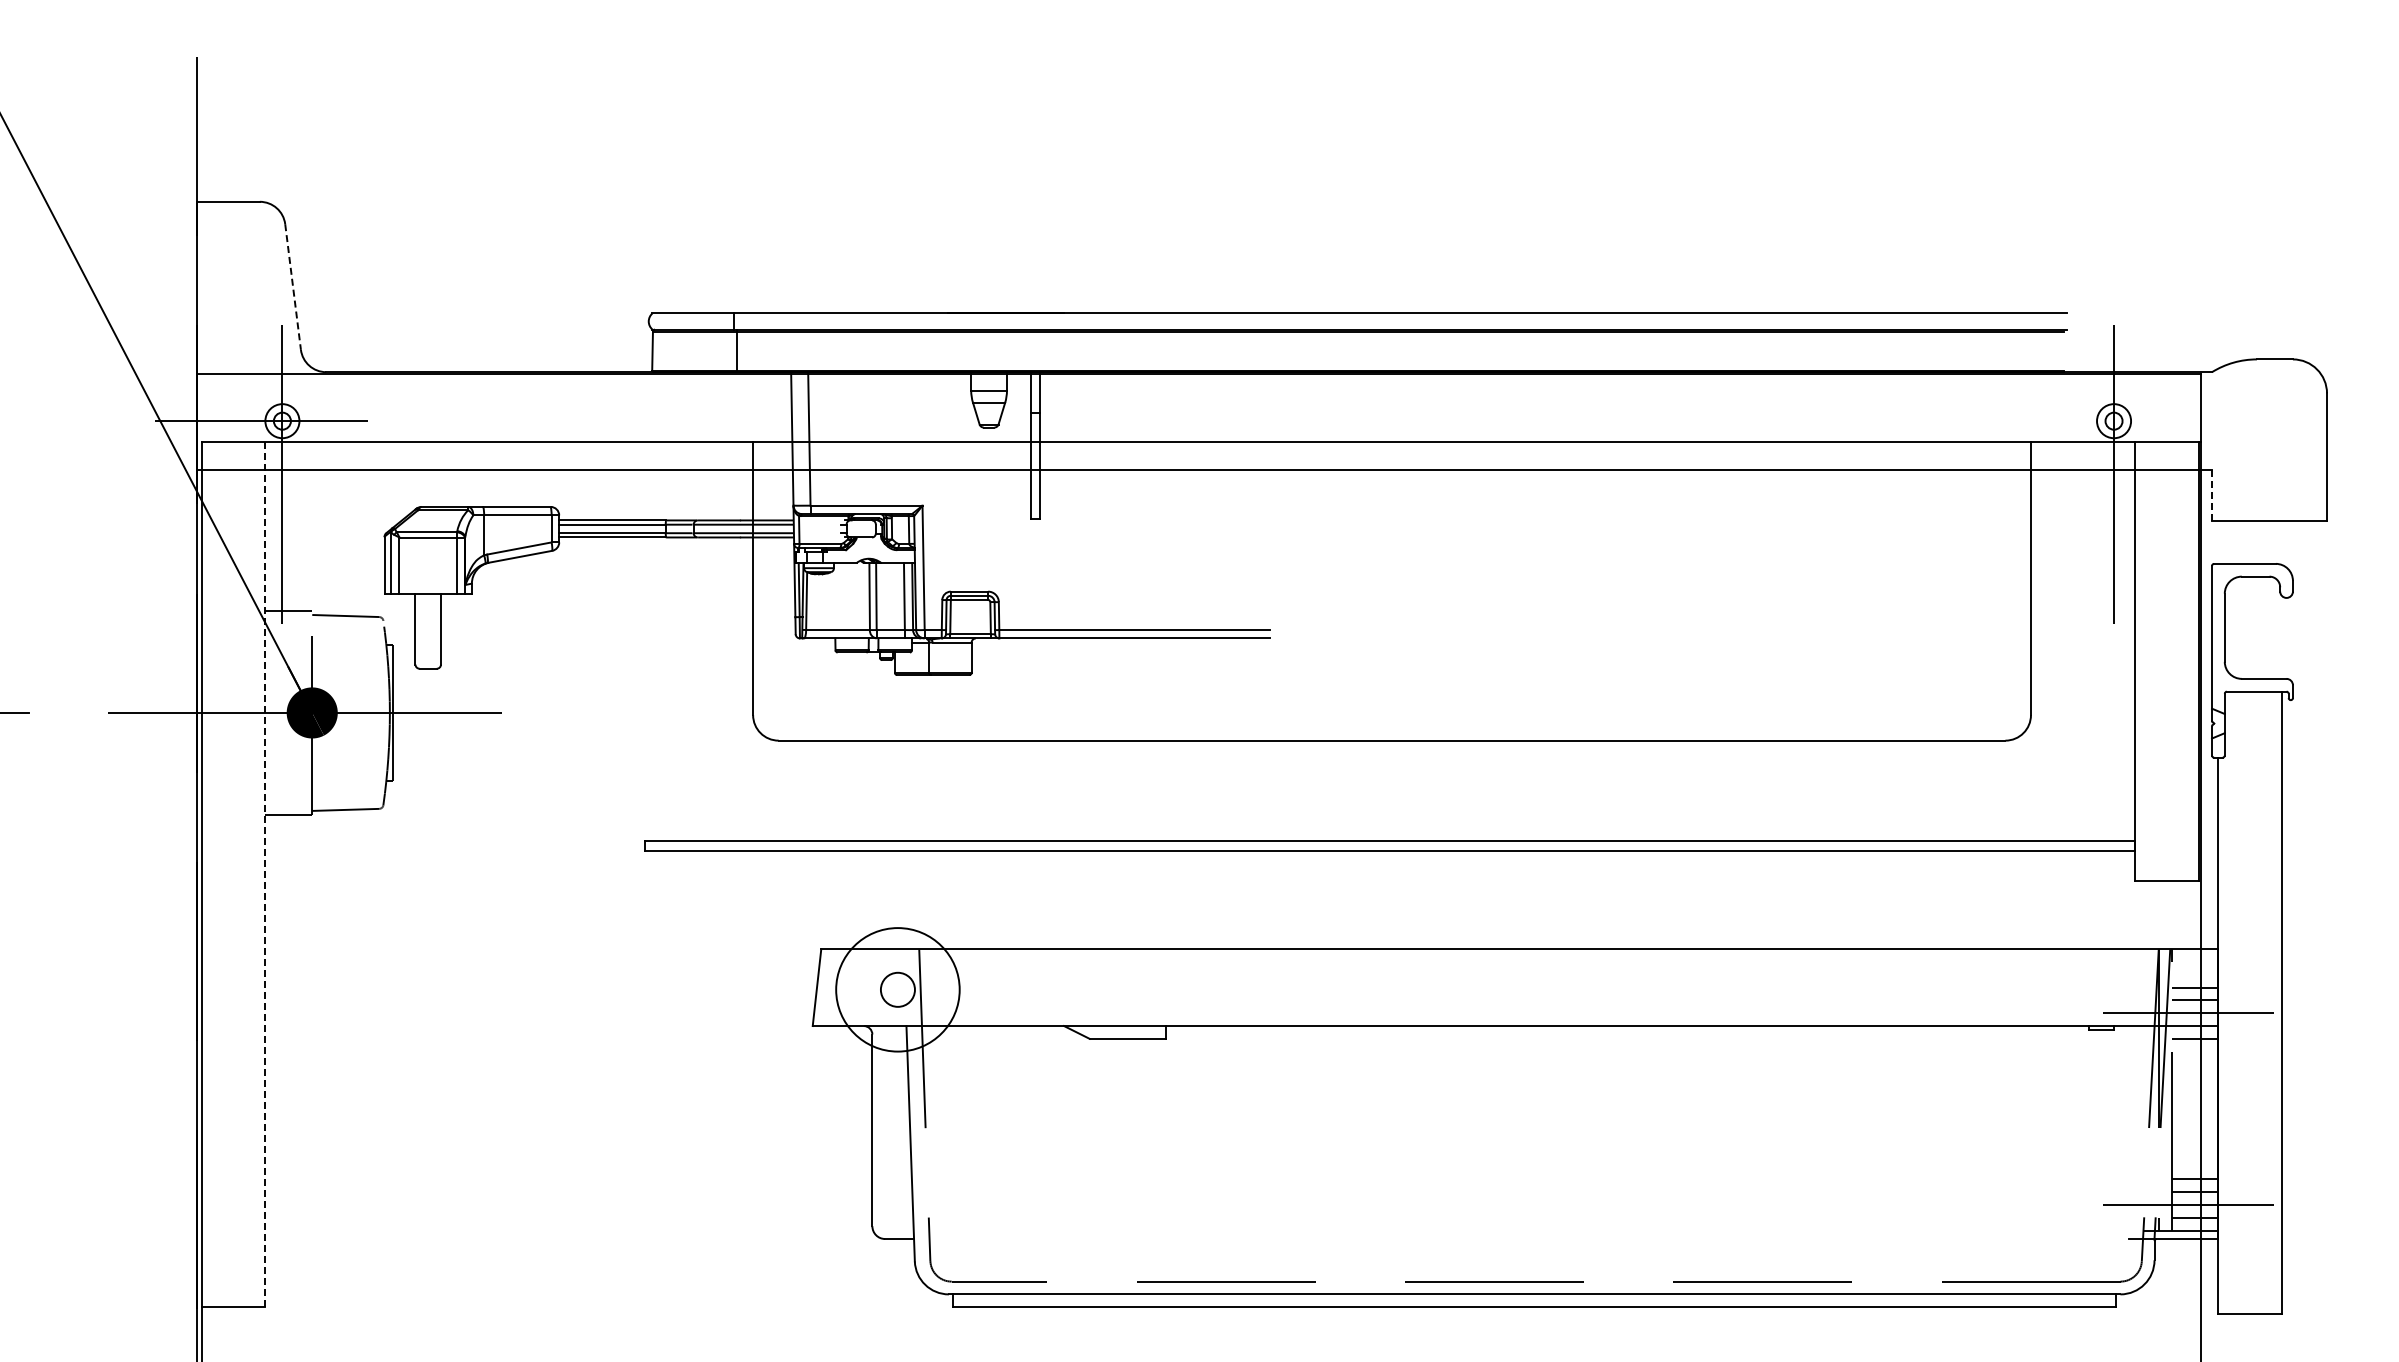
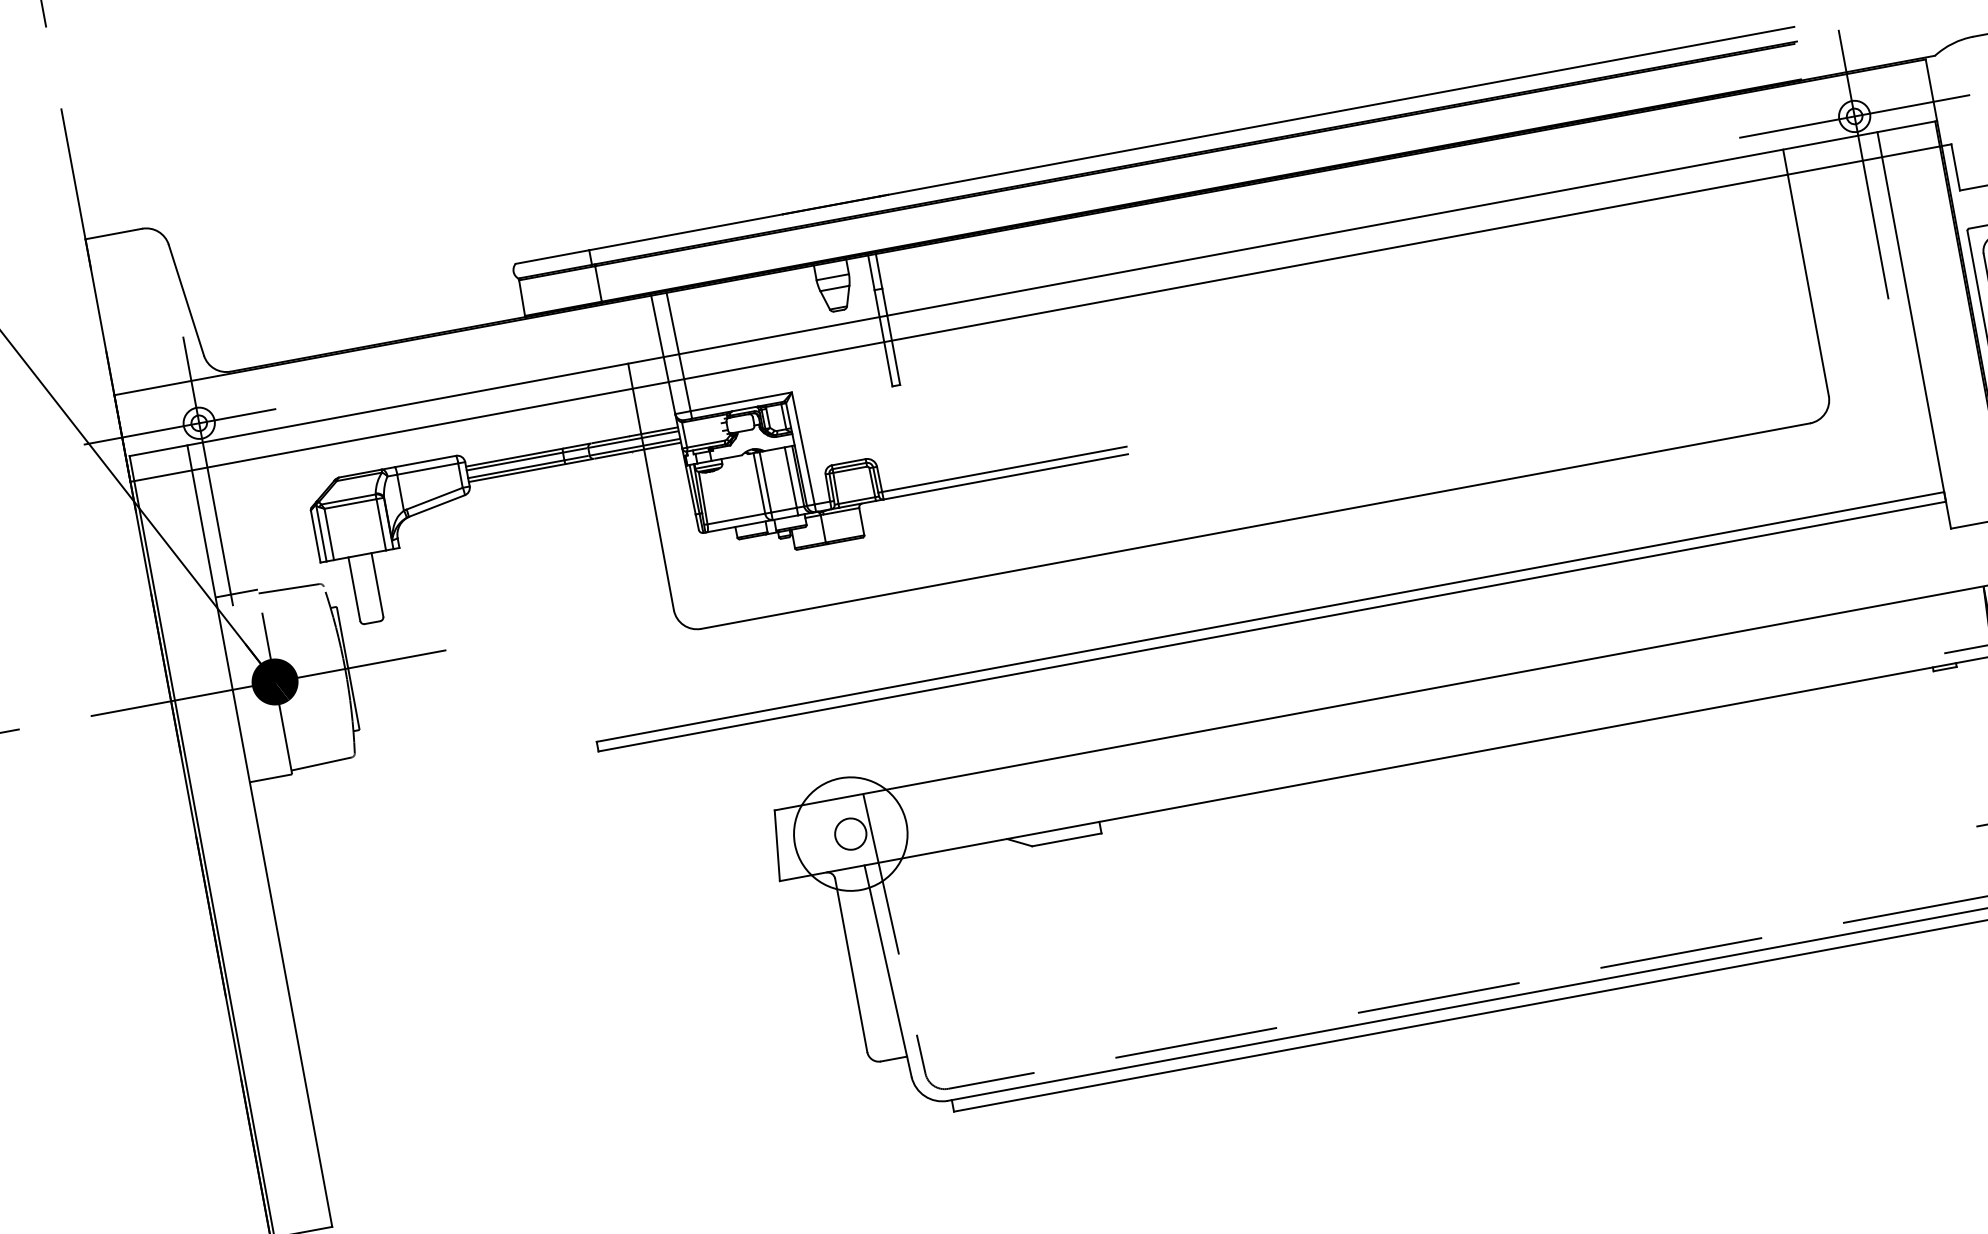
line: (293, 287) -> (186, 300), dashed -> solid
line: (2113, 421) -> (1854, 116), added
line: (2212, 495) -> (1956, 167), dashed -> solid
line: (265, 875) -> (260, 836), dashed -> solid

